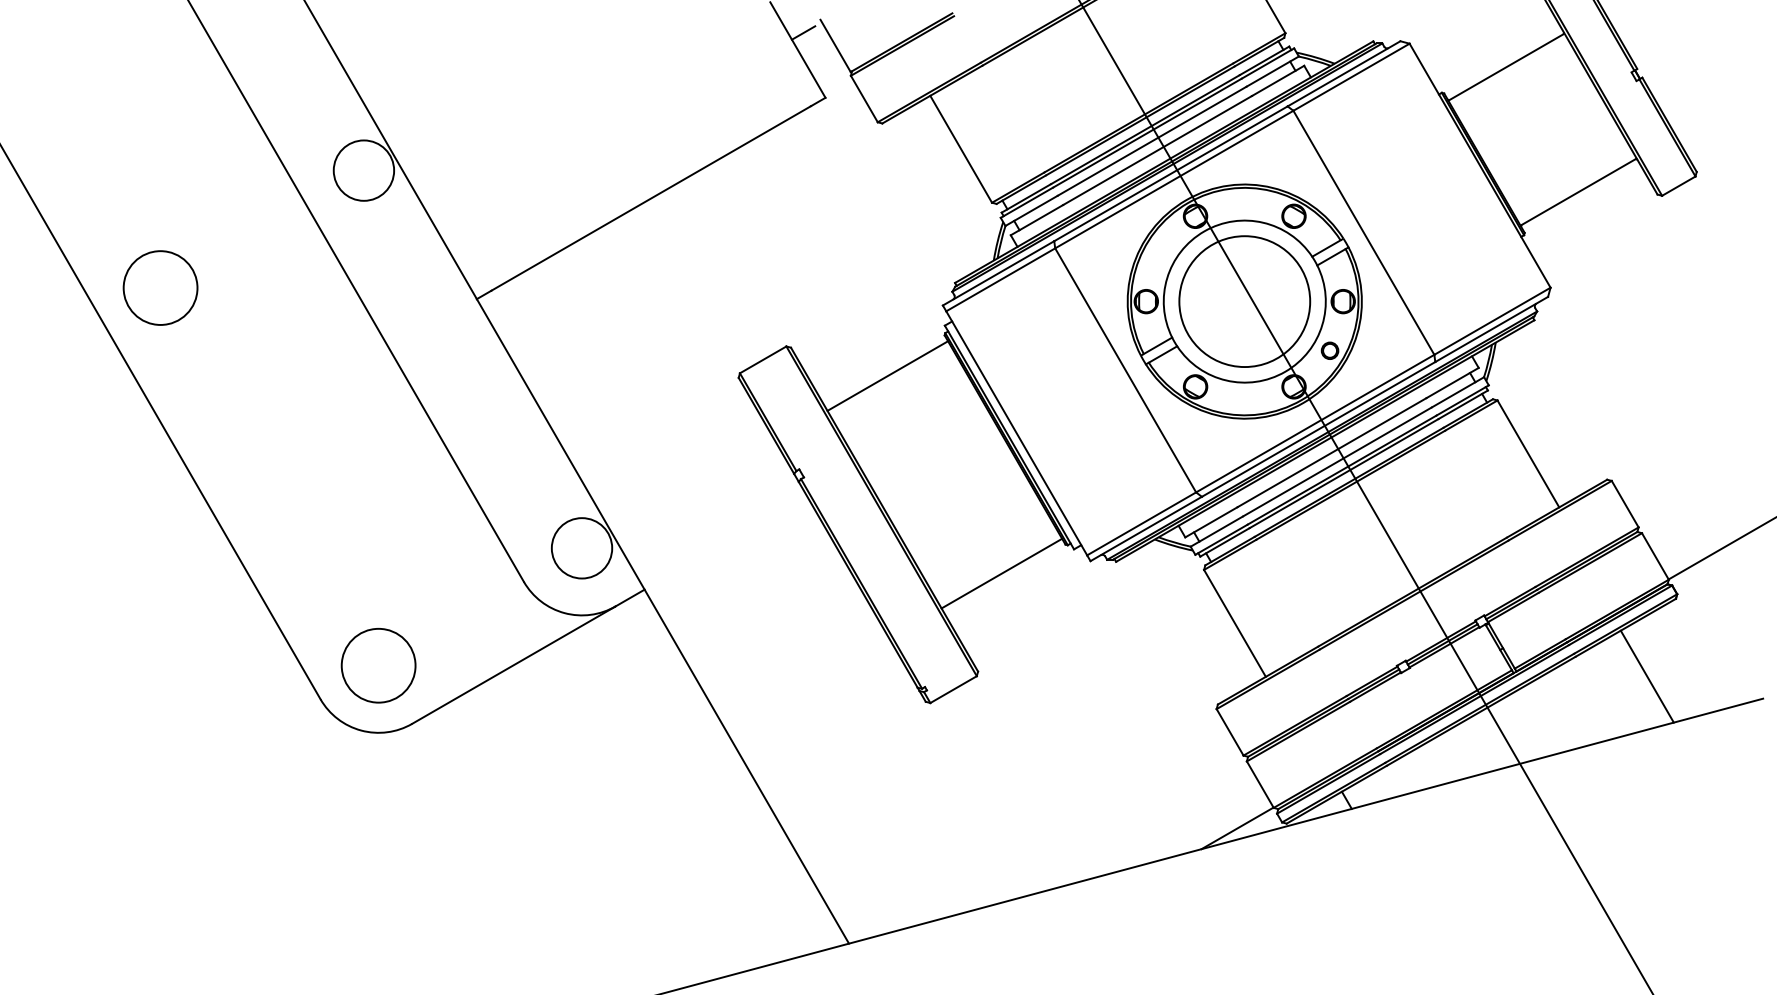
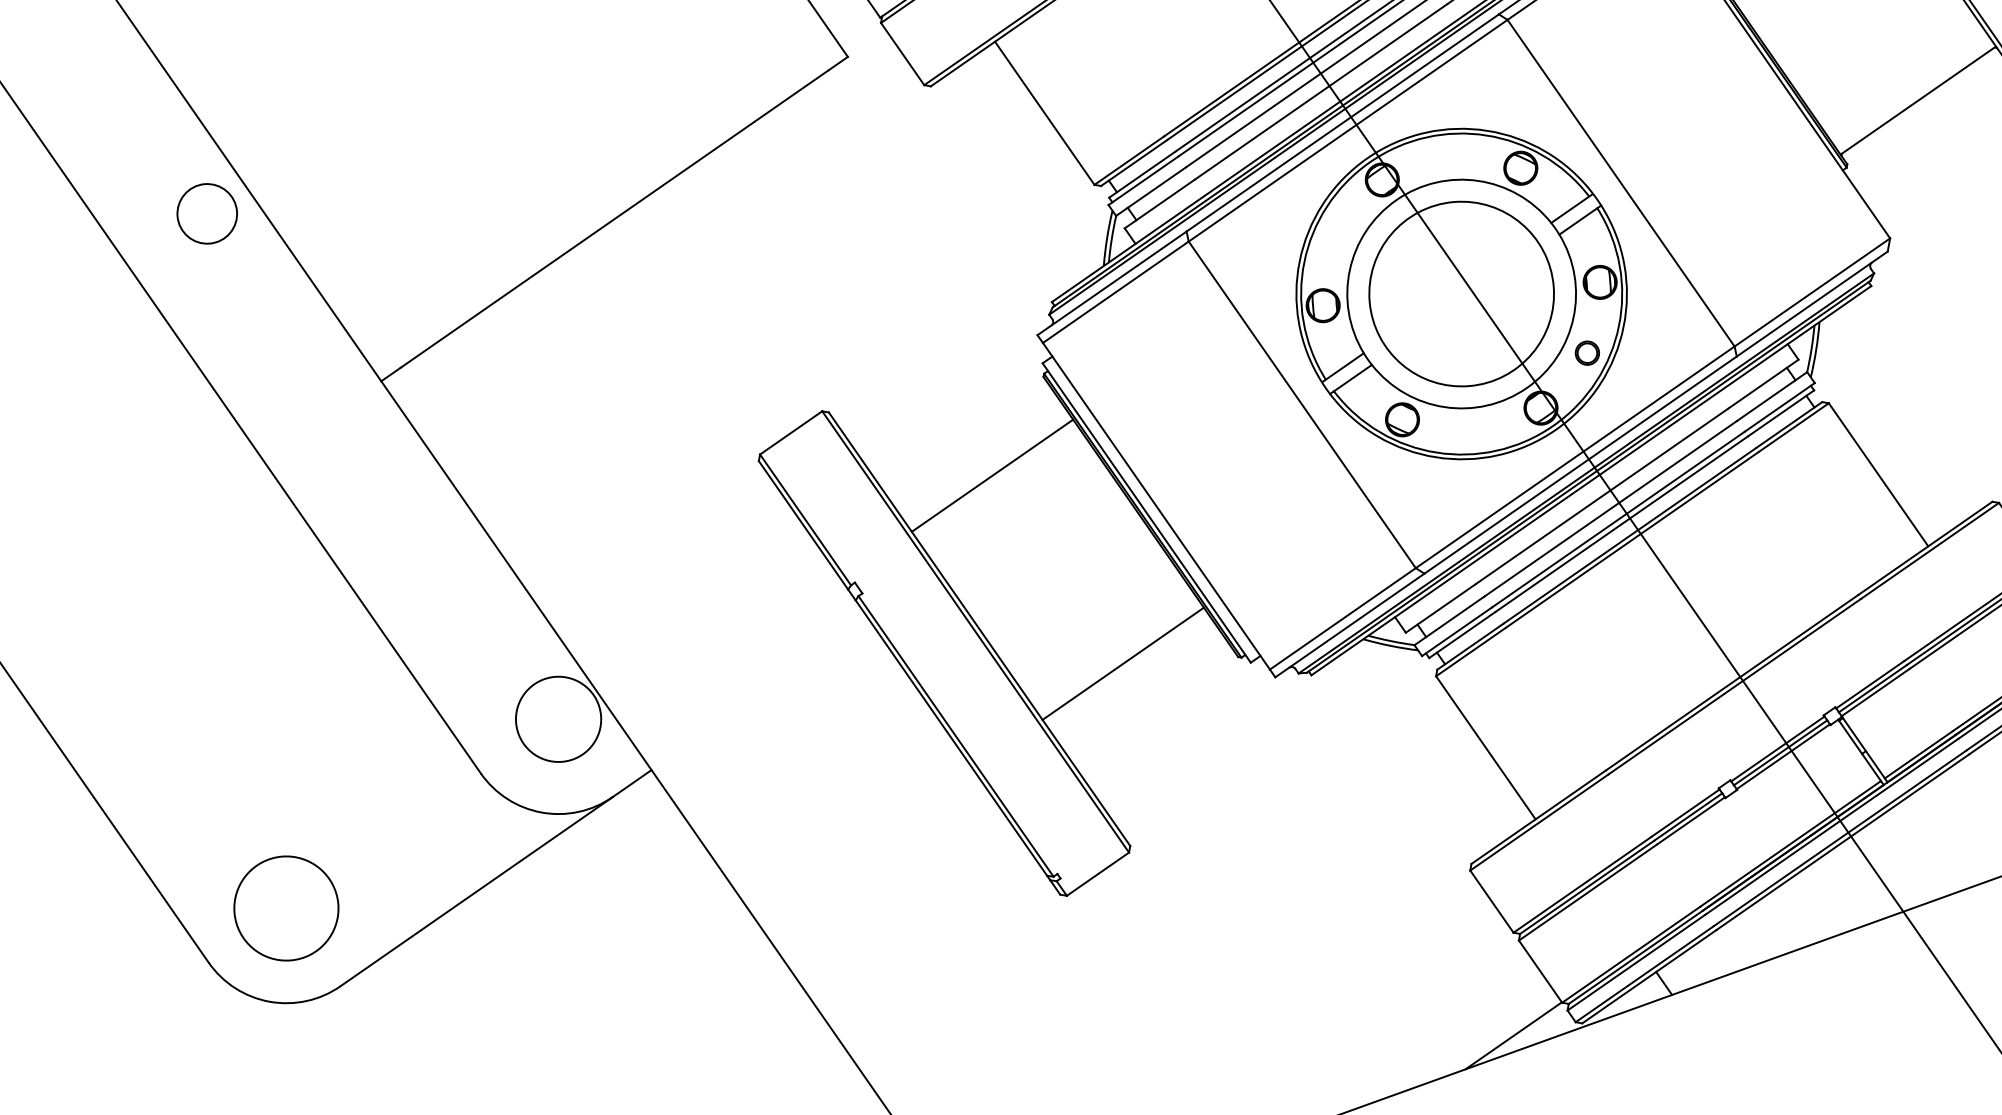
circle: (363, 170) -> (206, 213), size x0.7
line: (887, 375) -> (992, 474), moved
line: (1001, 573) -> (1122, 663), moved

